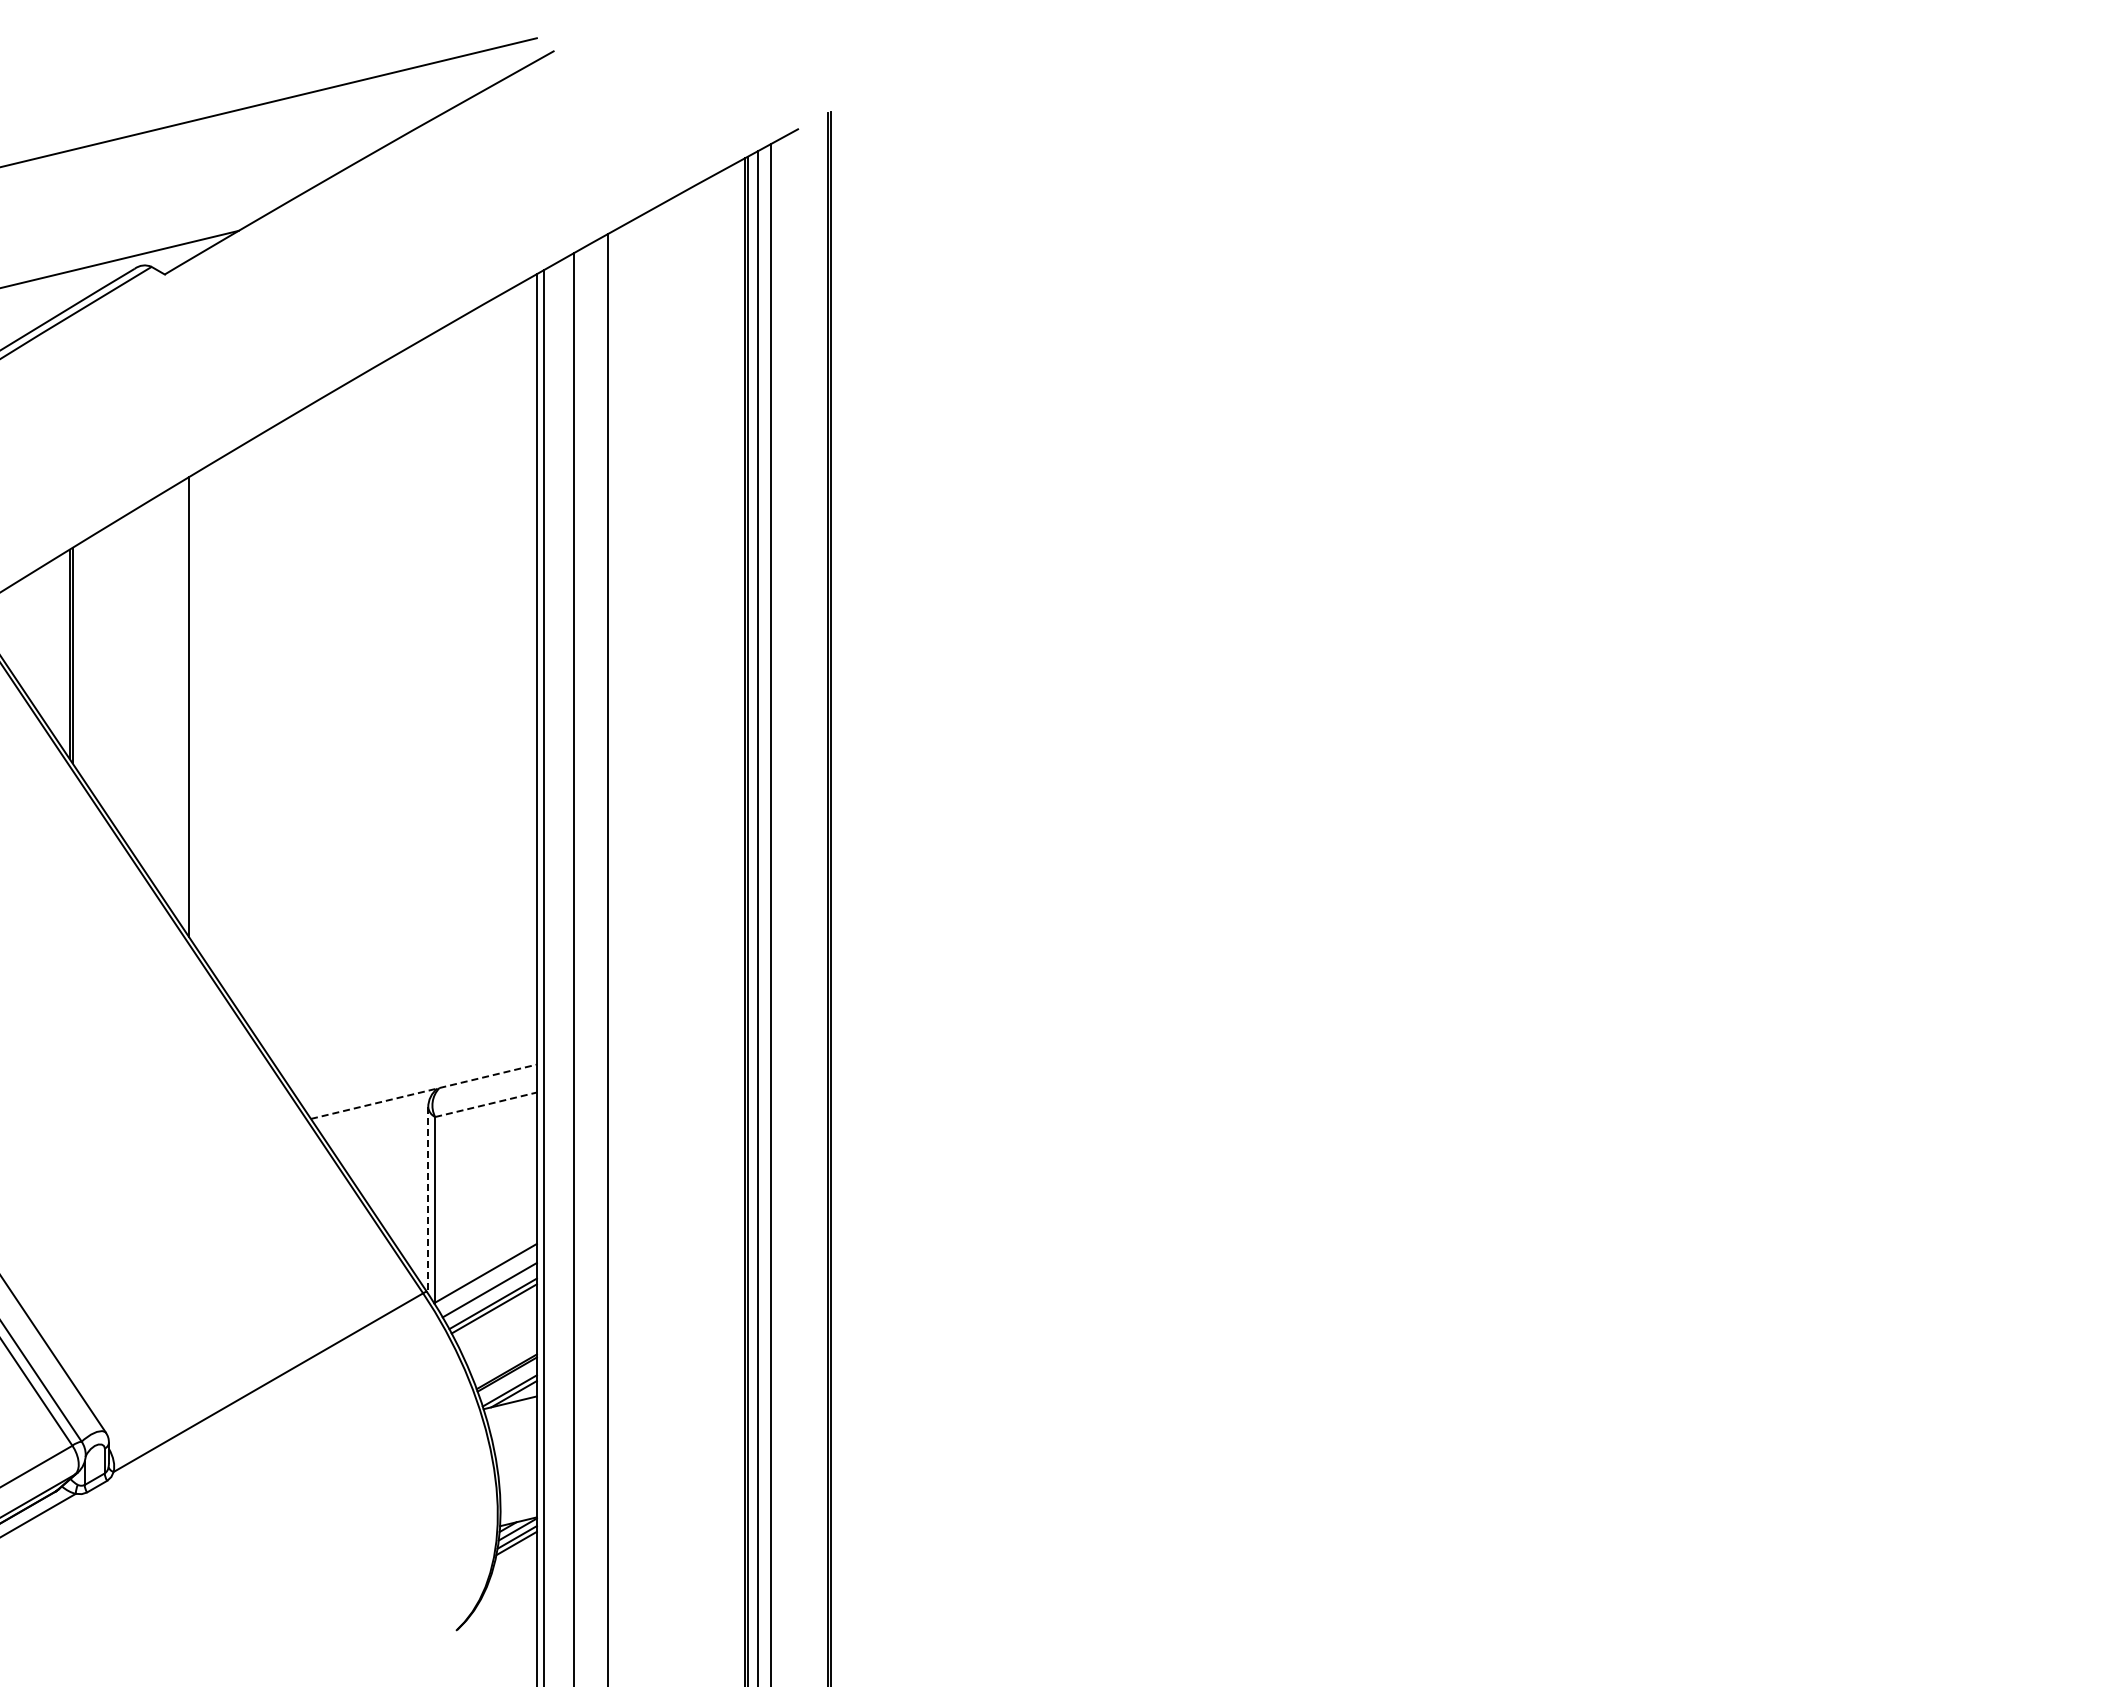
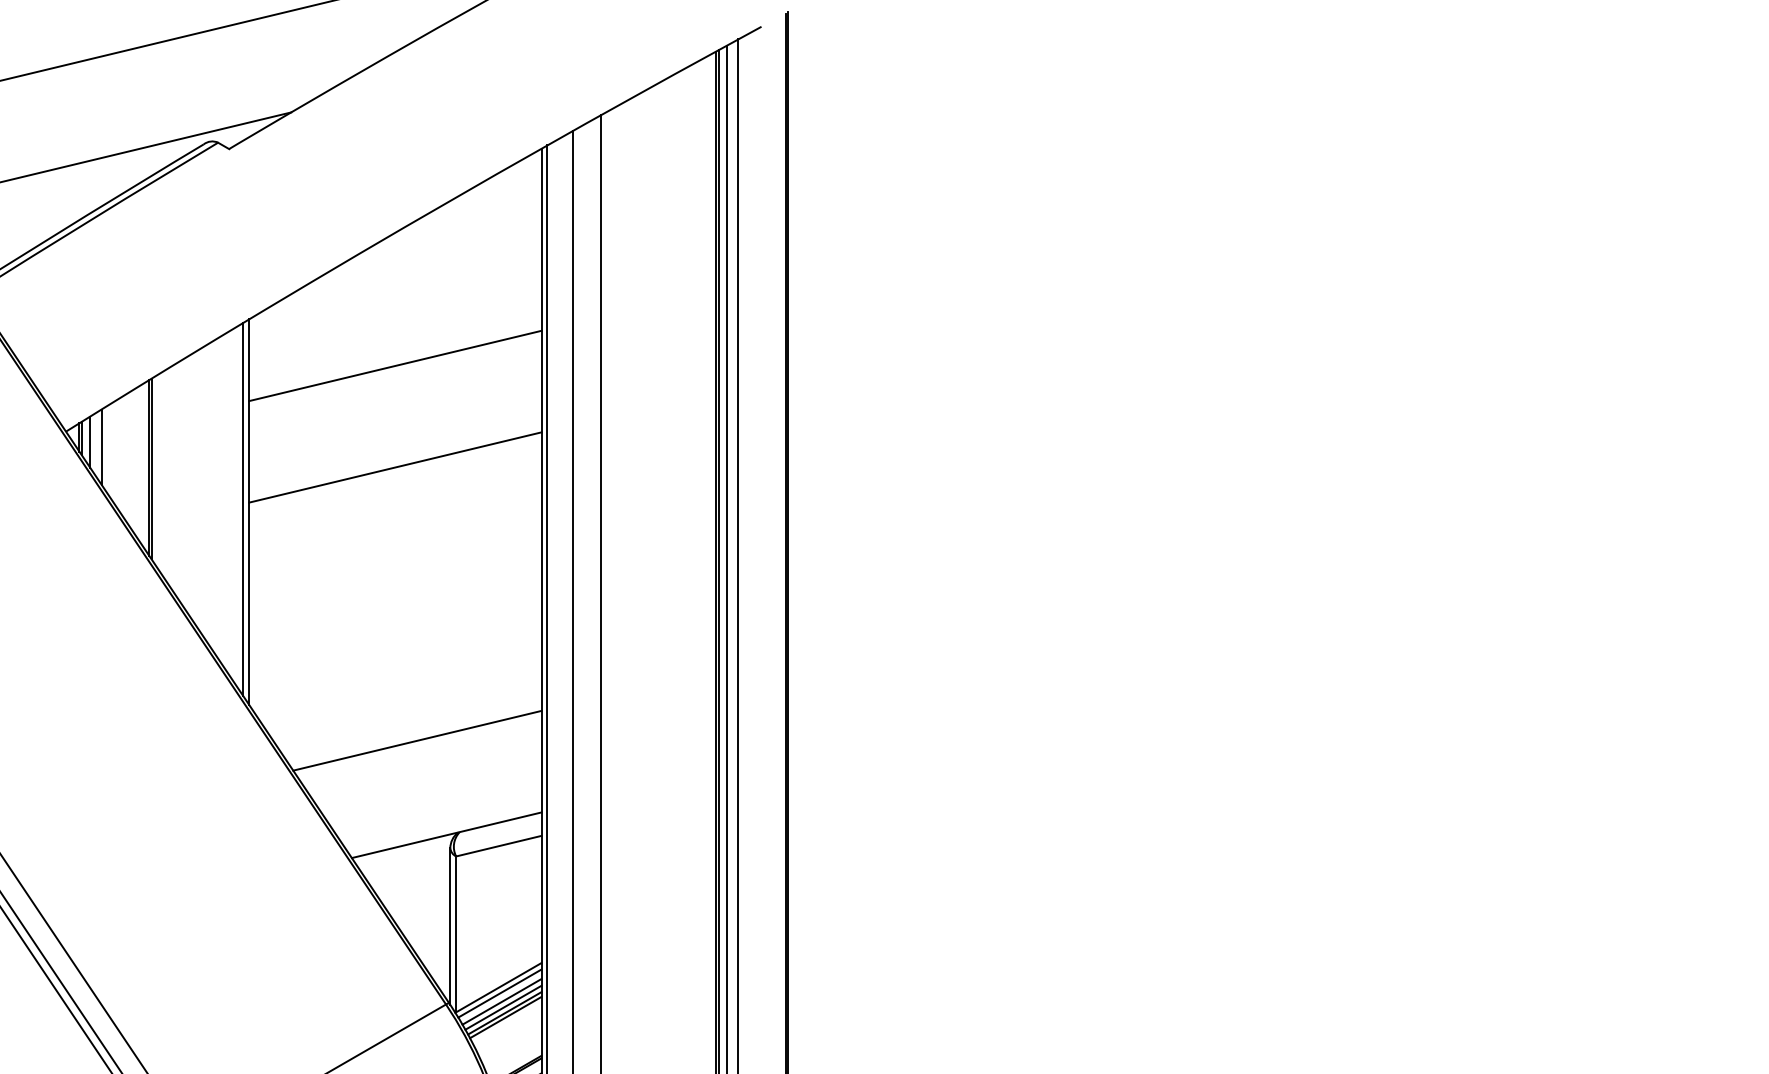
line: (362, 532) -> (395, 365), added
line: (12, 629) -> (101, 447), added
line: (362, 653) -> (395, 467), added
line: (181, 703) -> (243, 509), added
line: (388, 978) -> (416, 740), added
line: (424, 1091) -> (447, 835), dashed -> solid
line: (486, 1104) -> (499, 845), dashed -> solid
line: (428, 1201) -> (450, 927), dashed -> solid
line: (486, 1279) -> (499, 992), added
line: (491, 1297) -> (503, 1007), added

